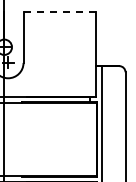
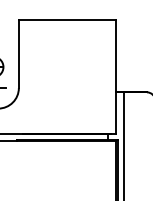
line: (60, 12) -> (68, 20), dashed -> solid

